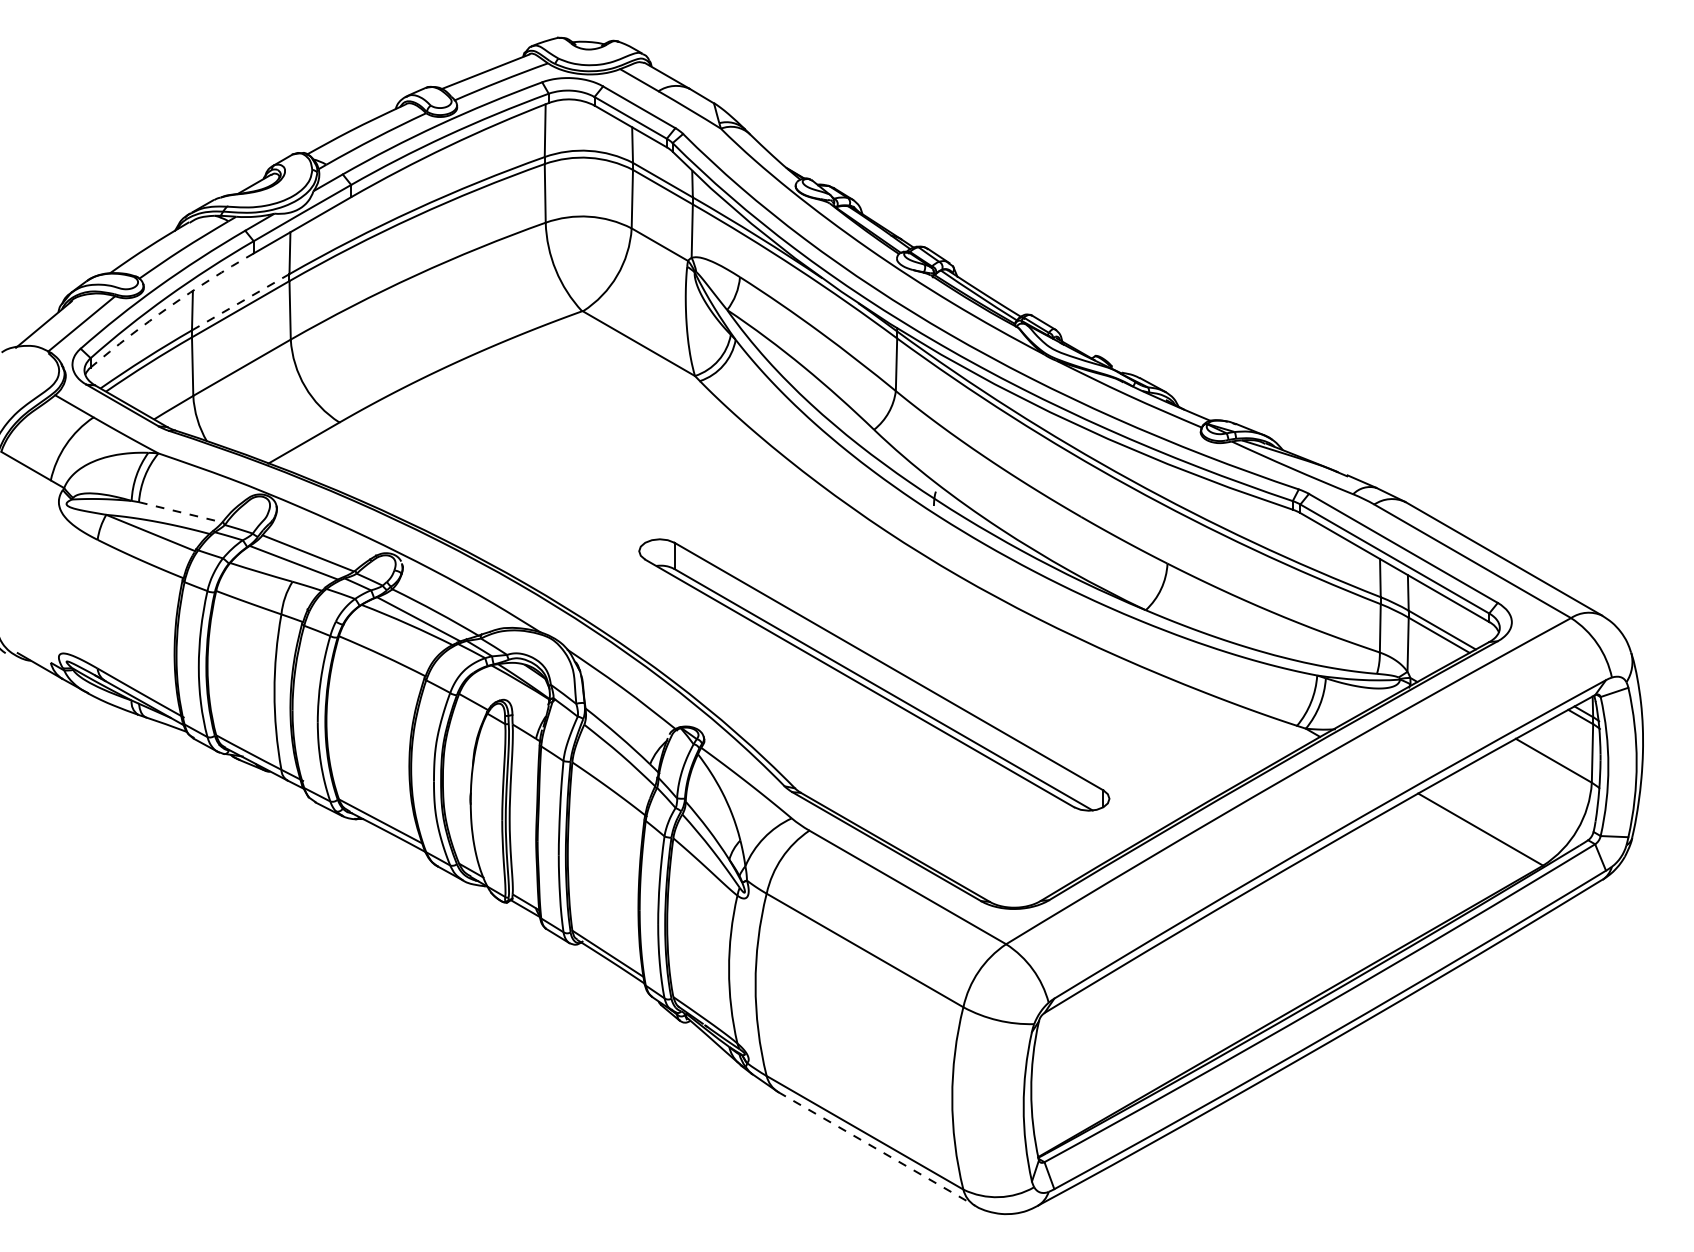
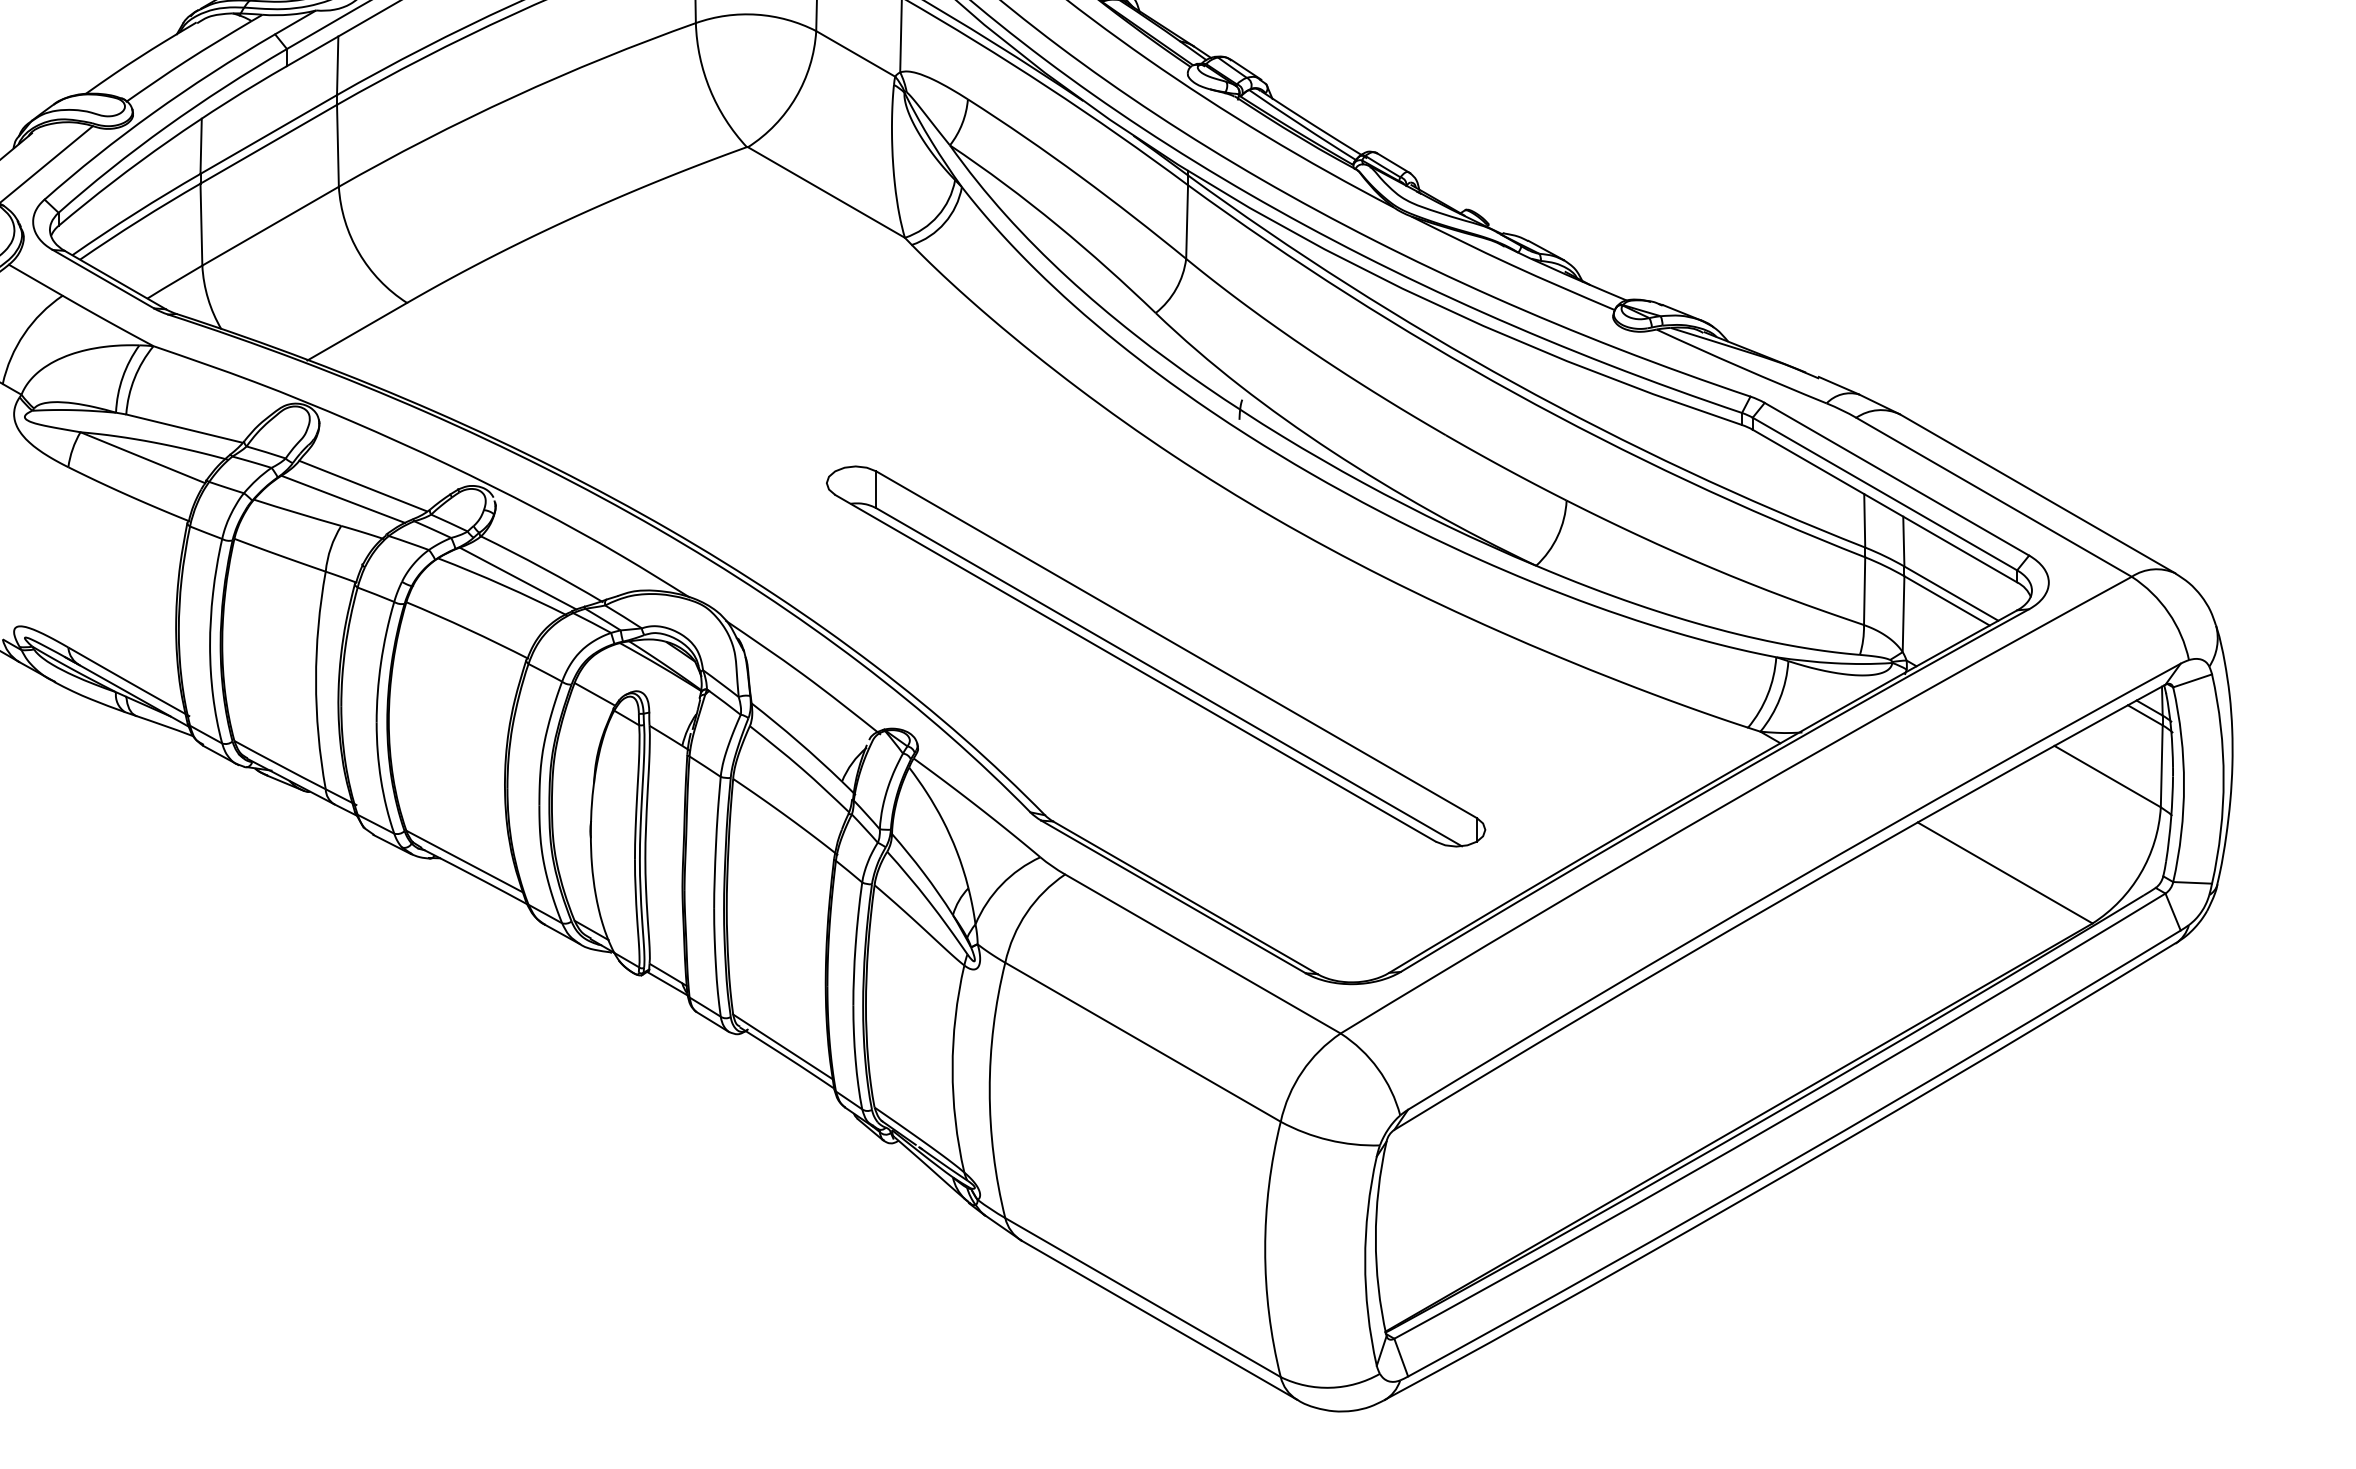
line: (241, 302) -> (269, 134), dashed -> solid
arc: (169, 306) -> (168, 140), dashed -> solid
line: (180, 512) -> (184, 428), dashed -> solid
line: (876, 1148) -> (1159, 1319), dashed -> solid

